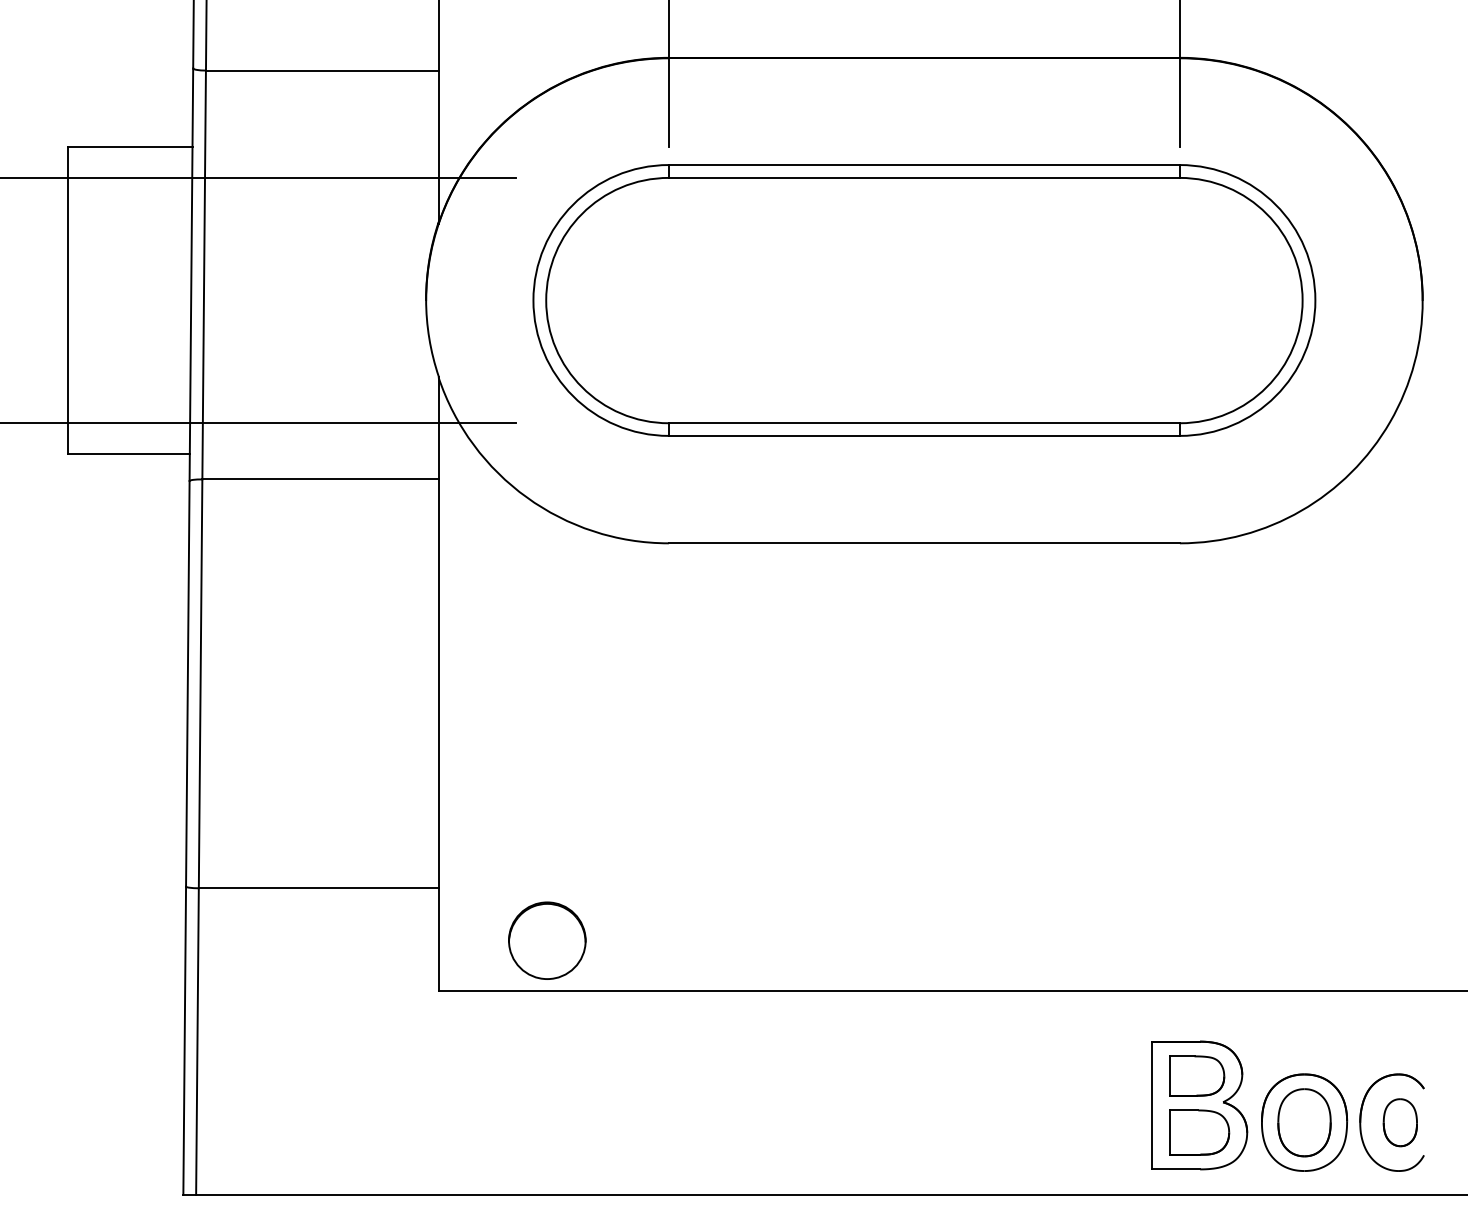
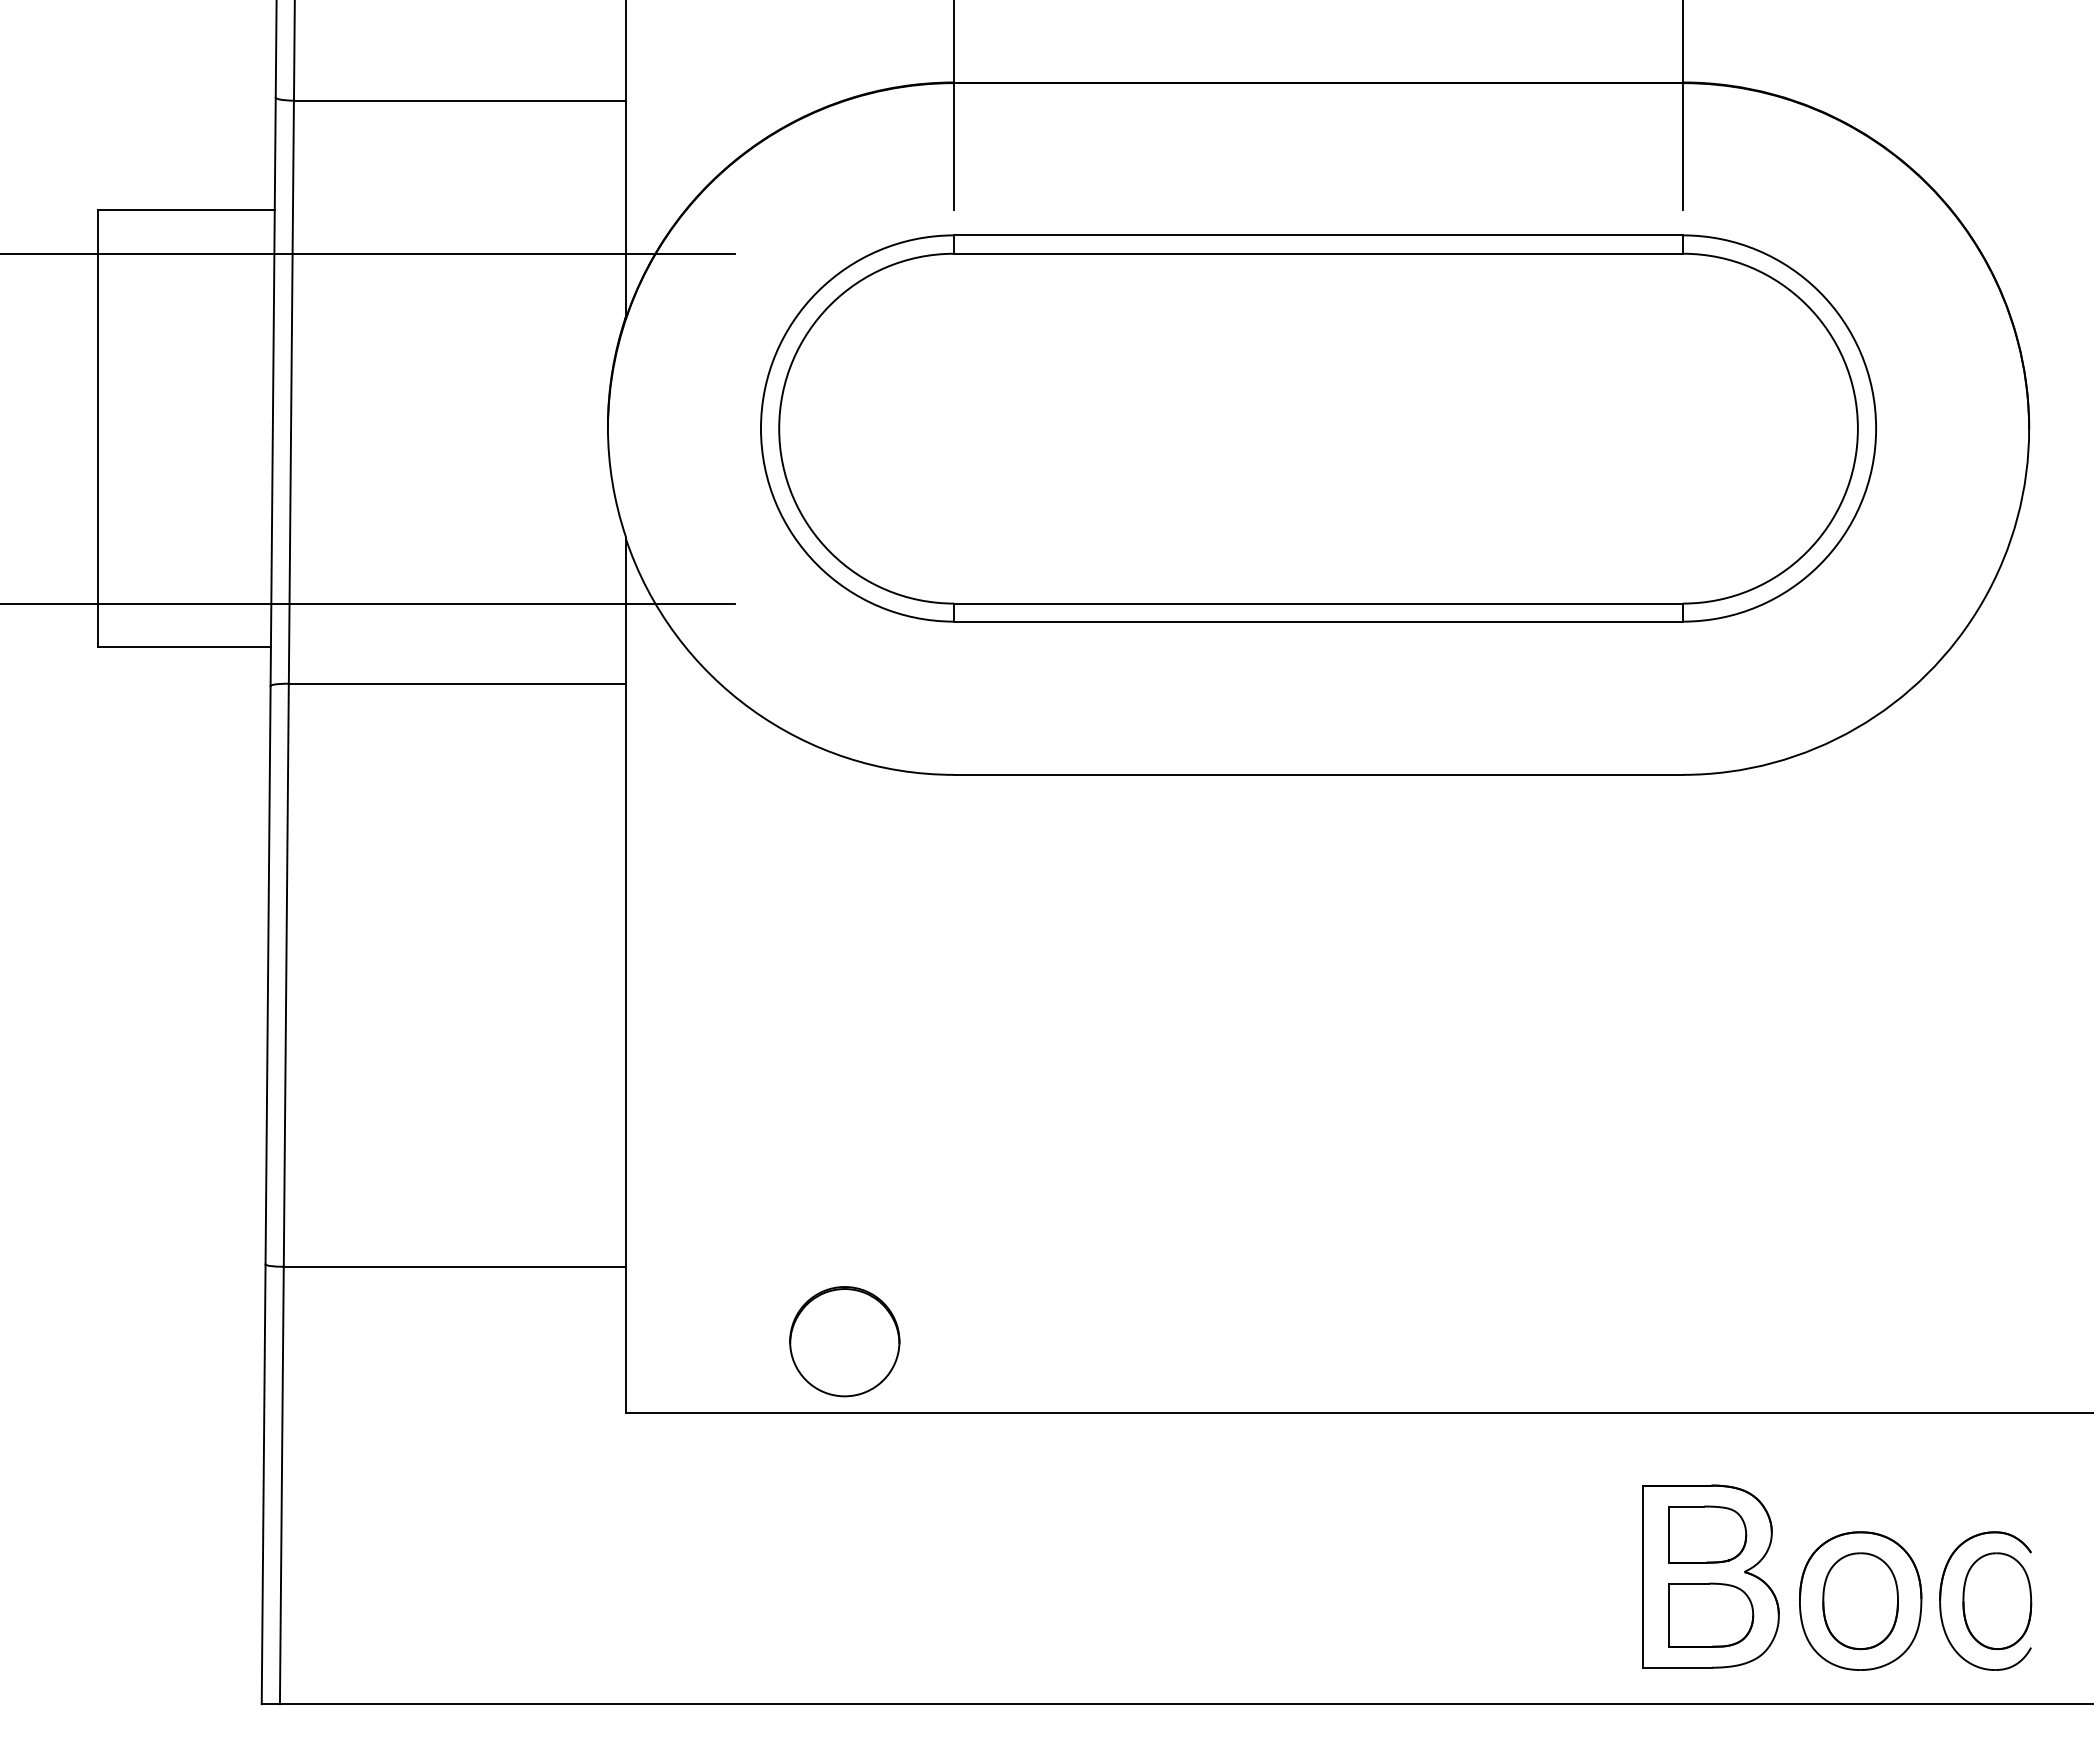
part: (547, 940) -> (844, 1341), moved
part: (1400, 1122) -> (1997, 1600), size x1.43

